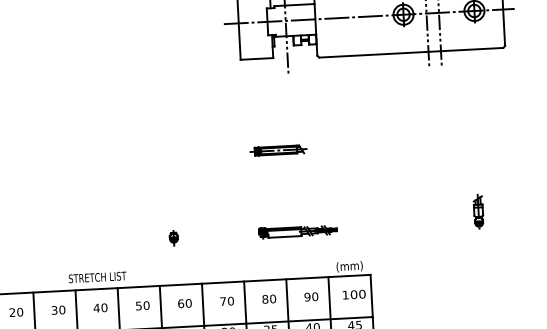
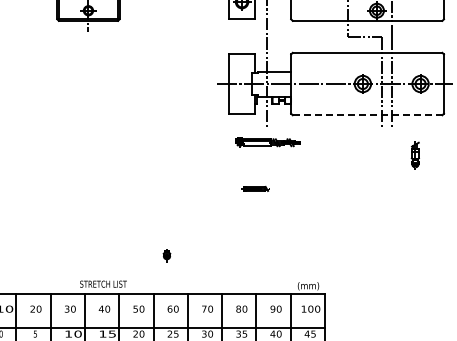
line: (411, 53) -> (367, 115), solid -> dashed
part: (278, 150) -> (255, 188), size x0.6
part: (477, 212) -> (414, 155), moved
part: (297, 231) -> (267, 142), moved

